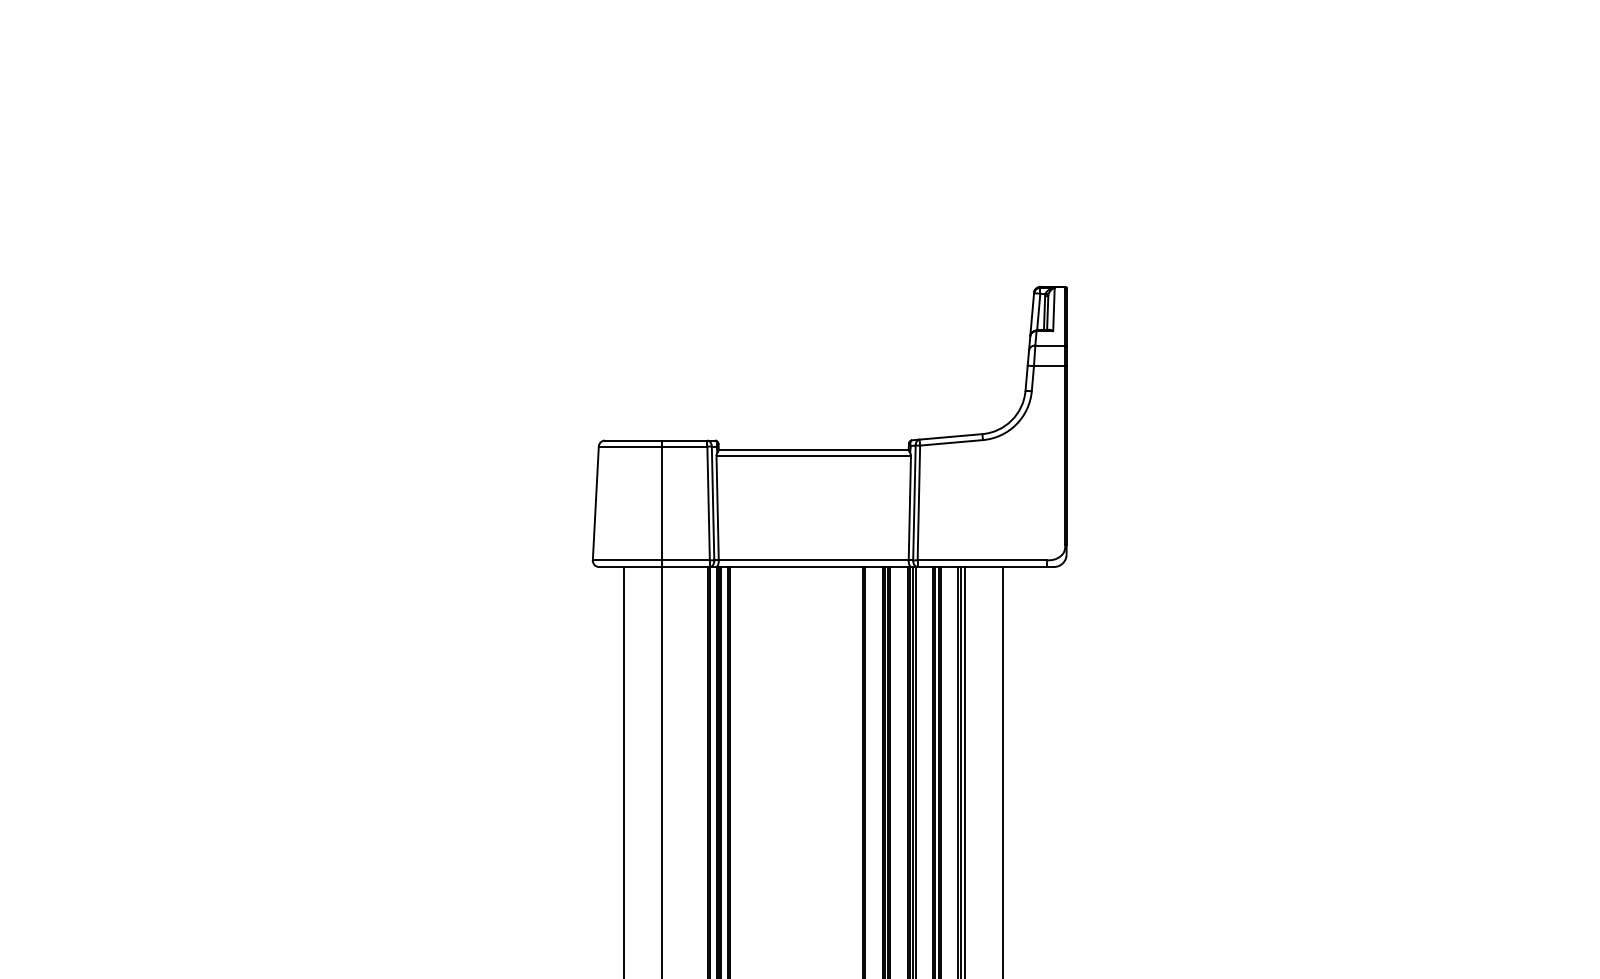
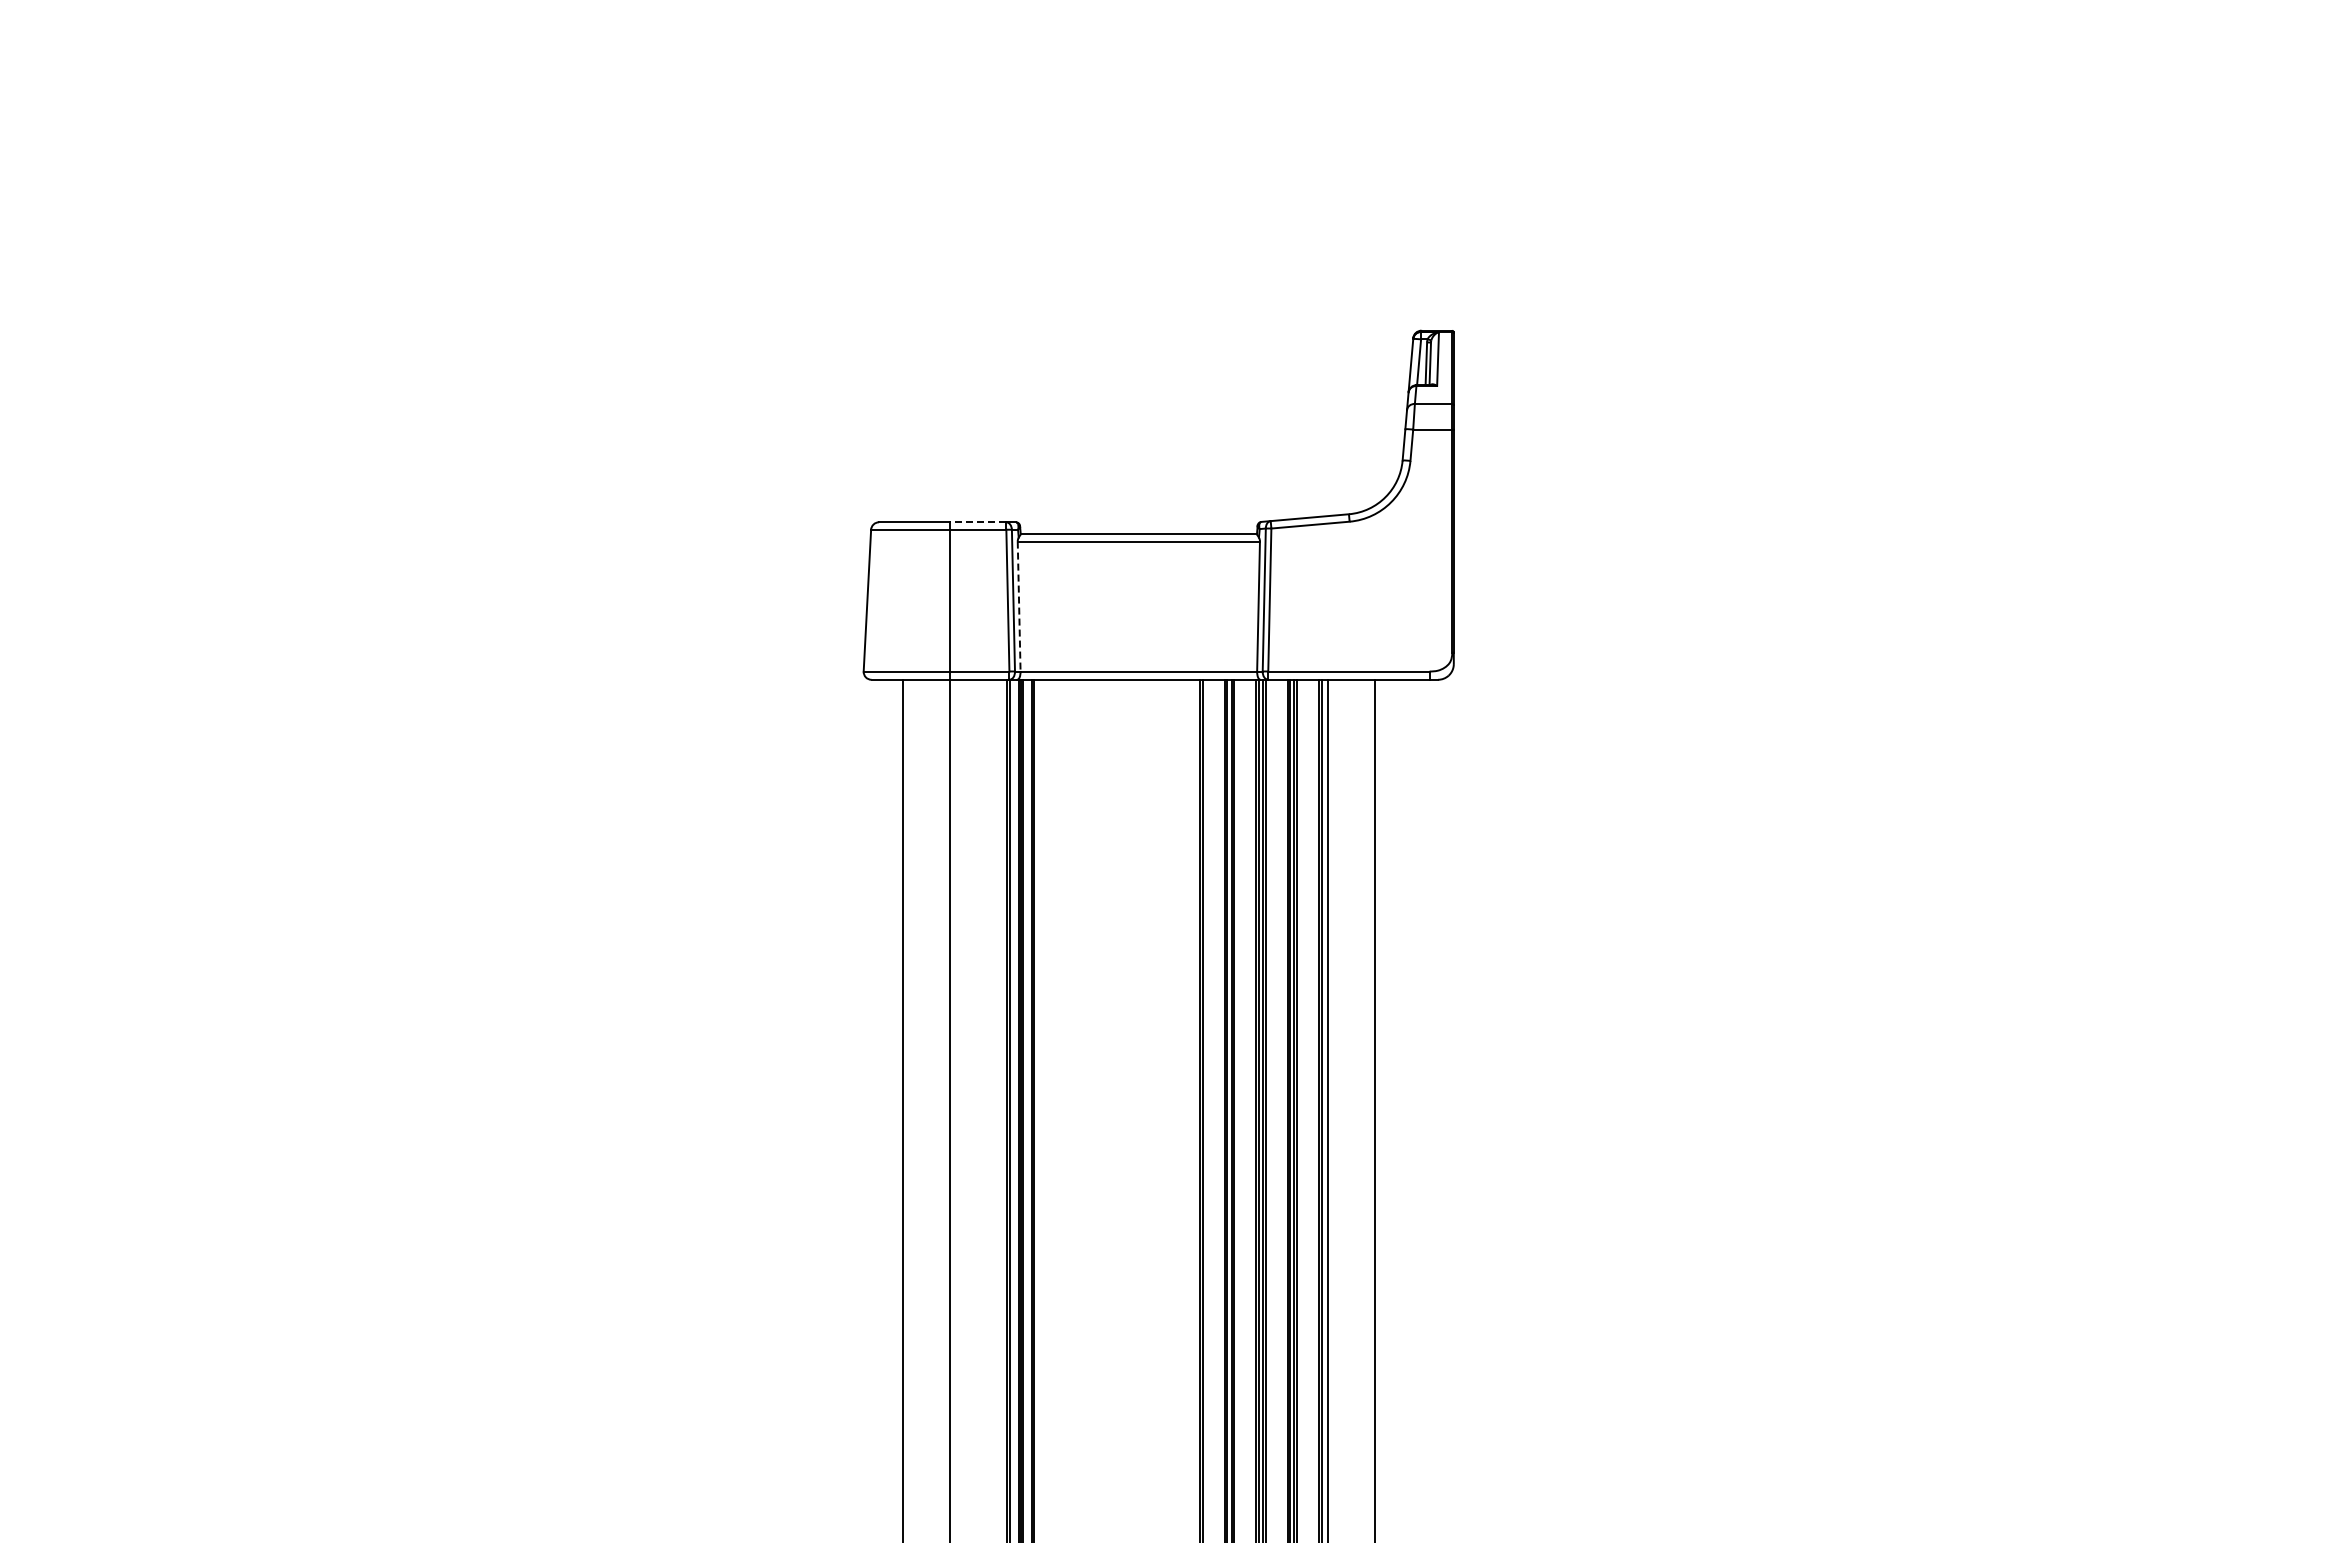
line: (684, 440) -> (977, 522), solid -> dashed
line: (717, 508) -> (1019, 606), solid -> dashed

